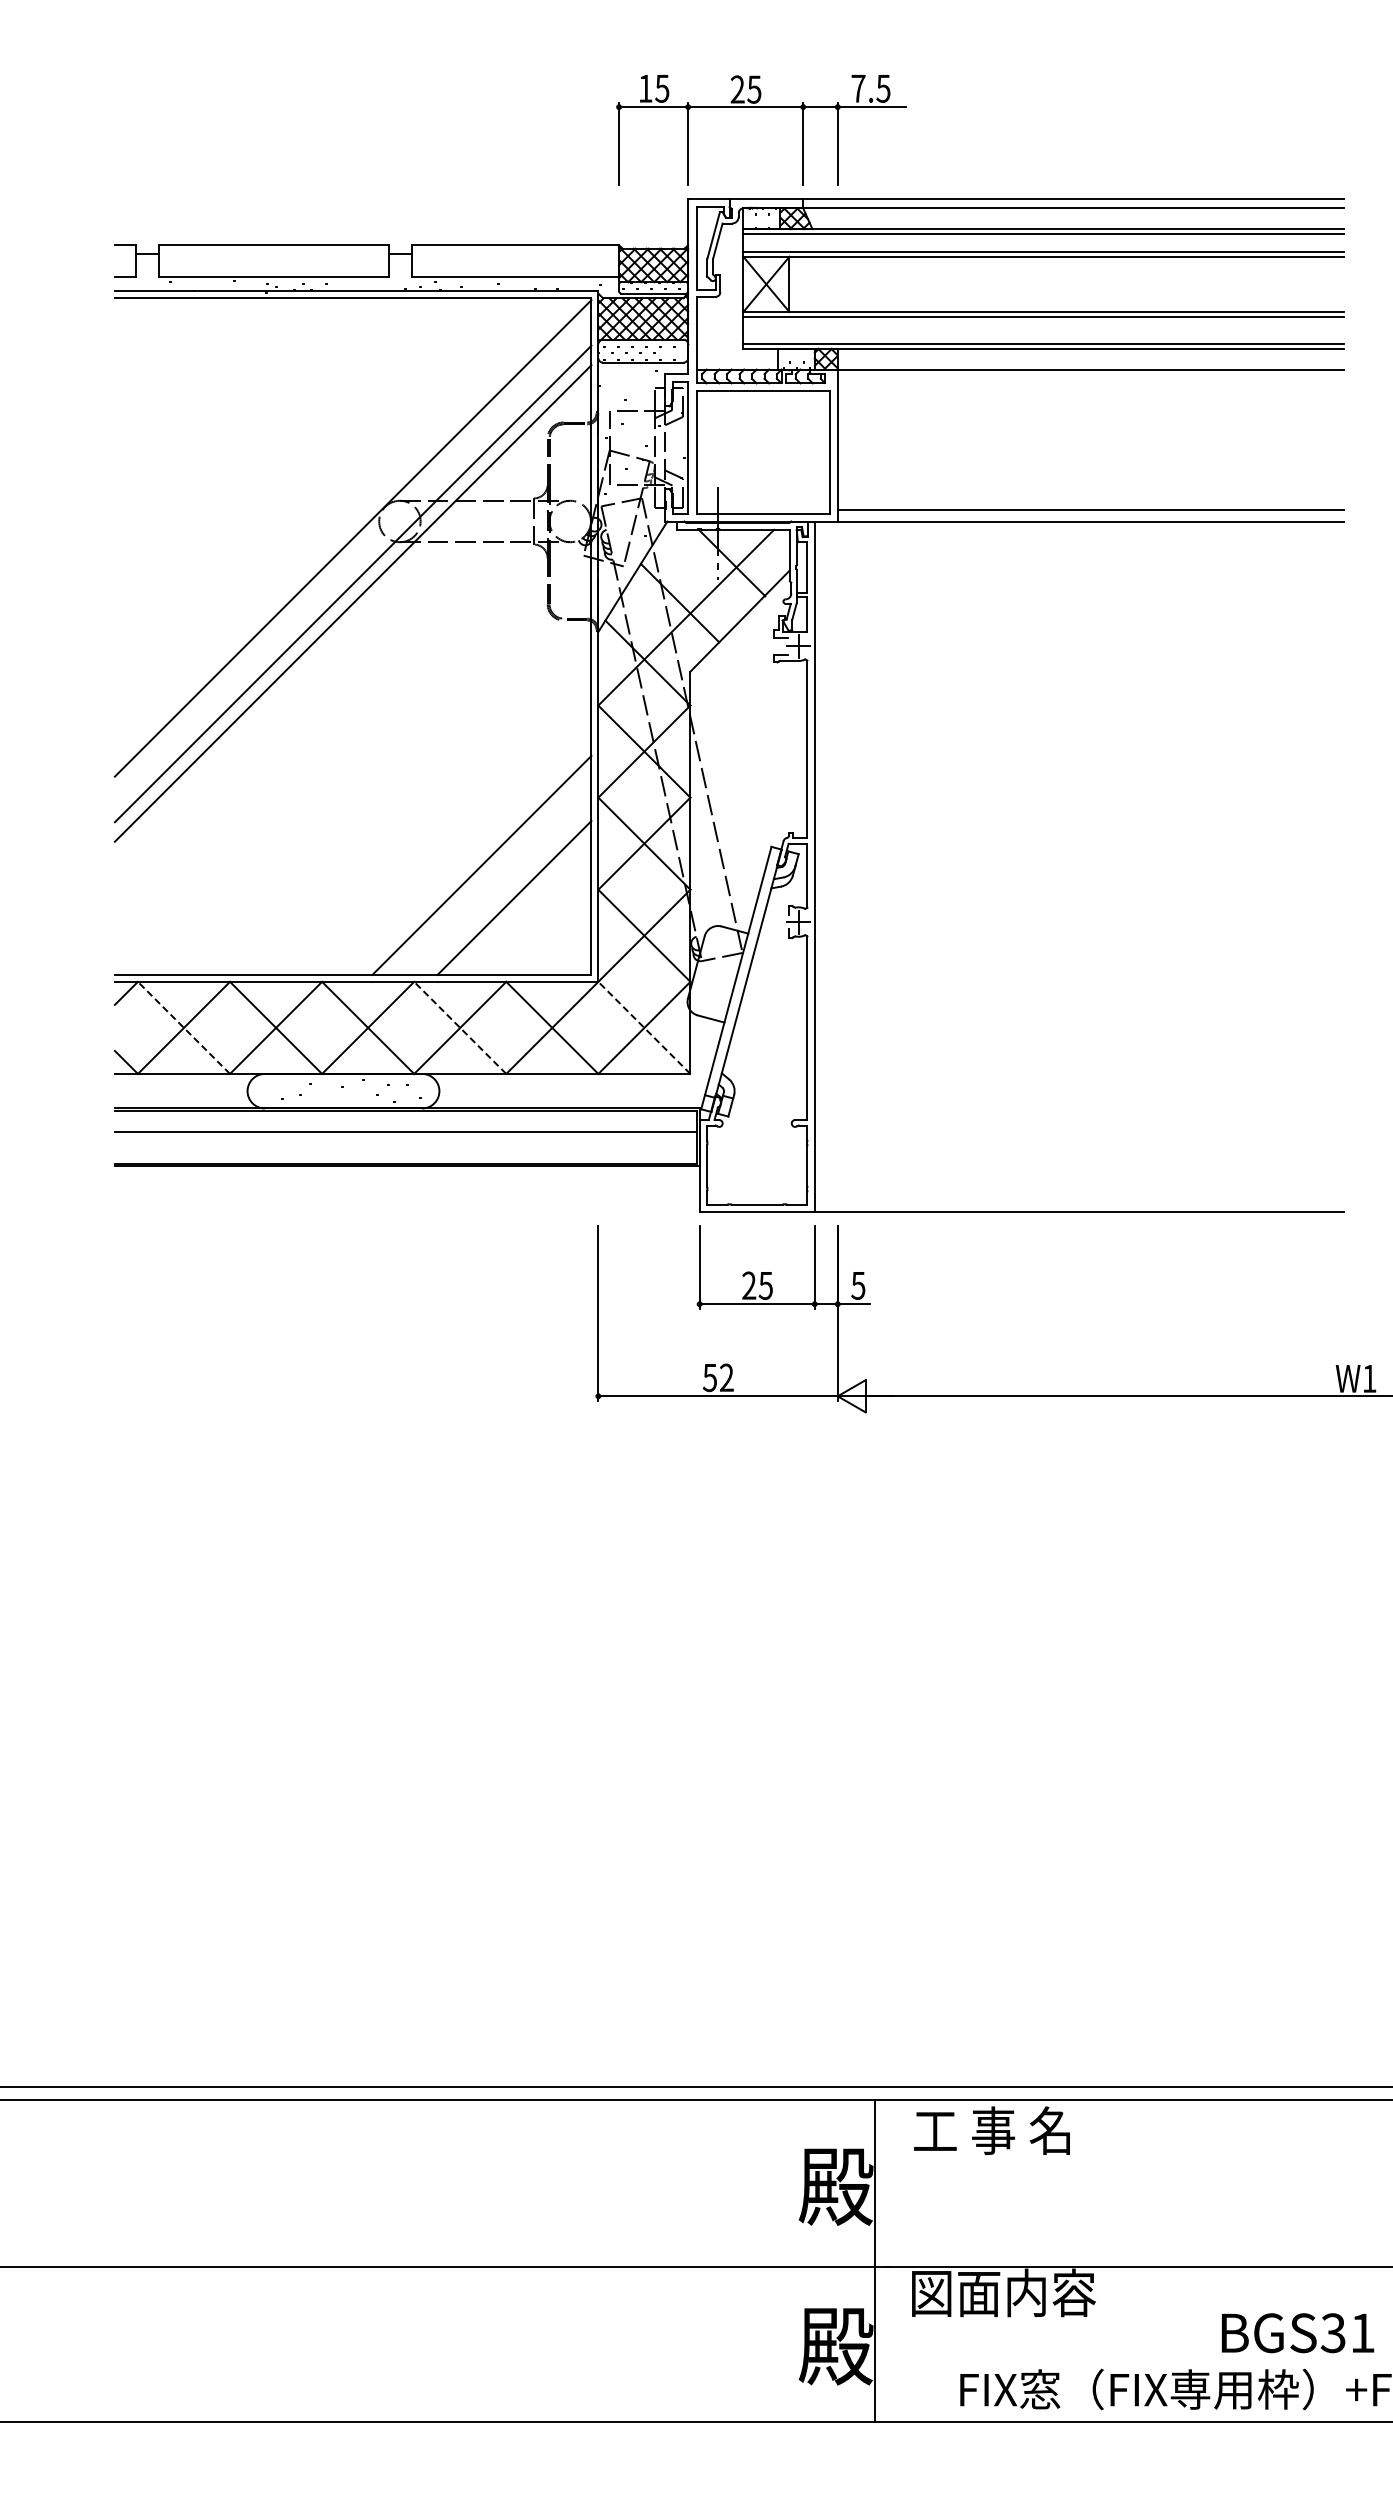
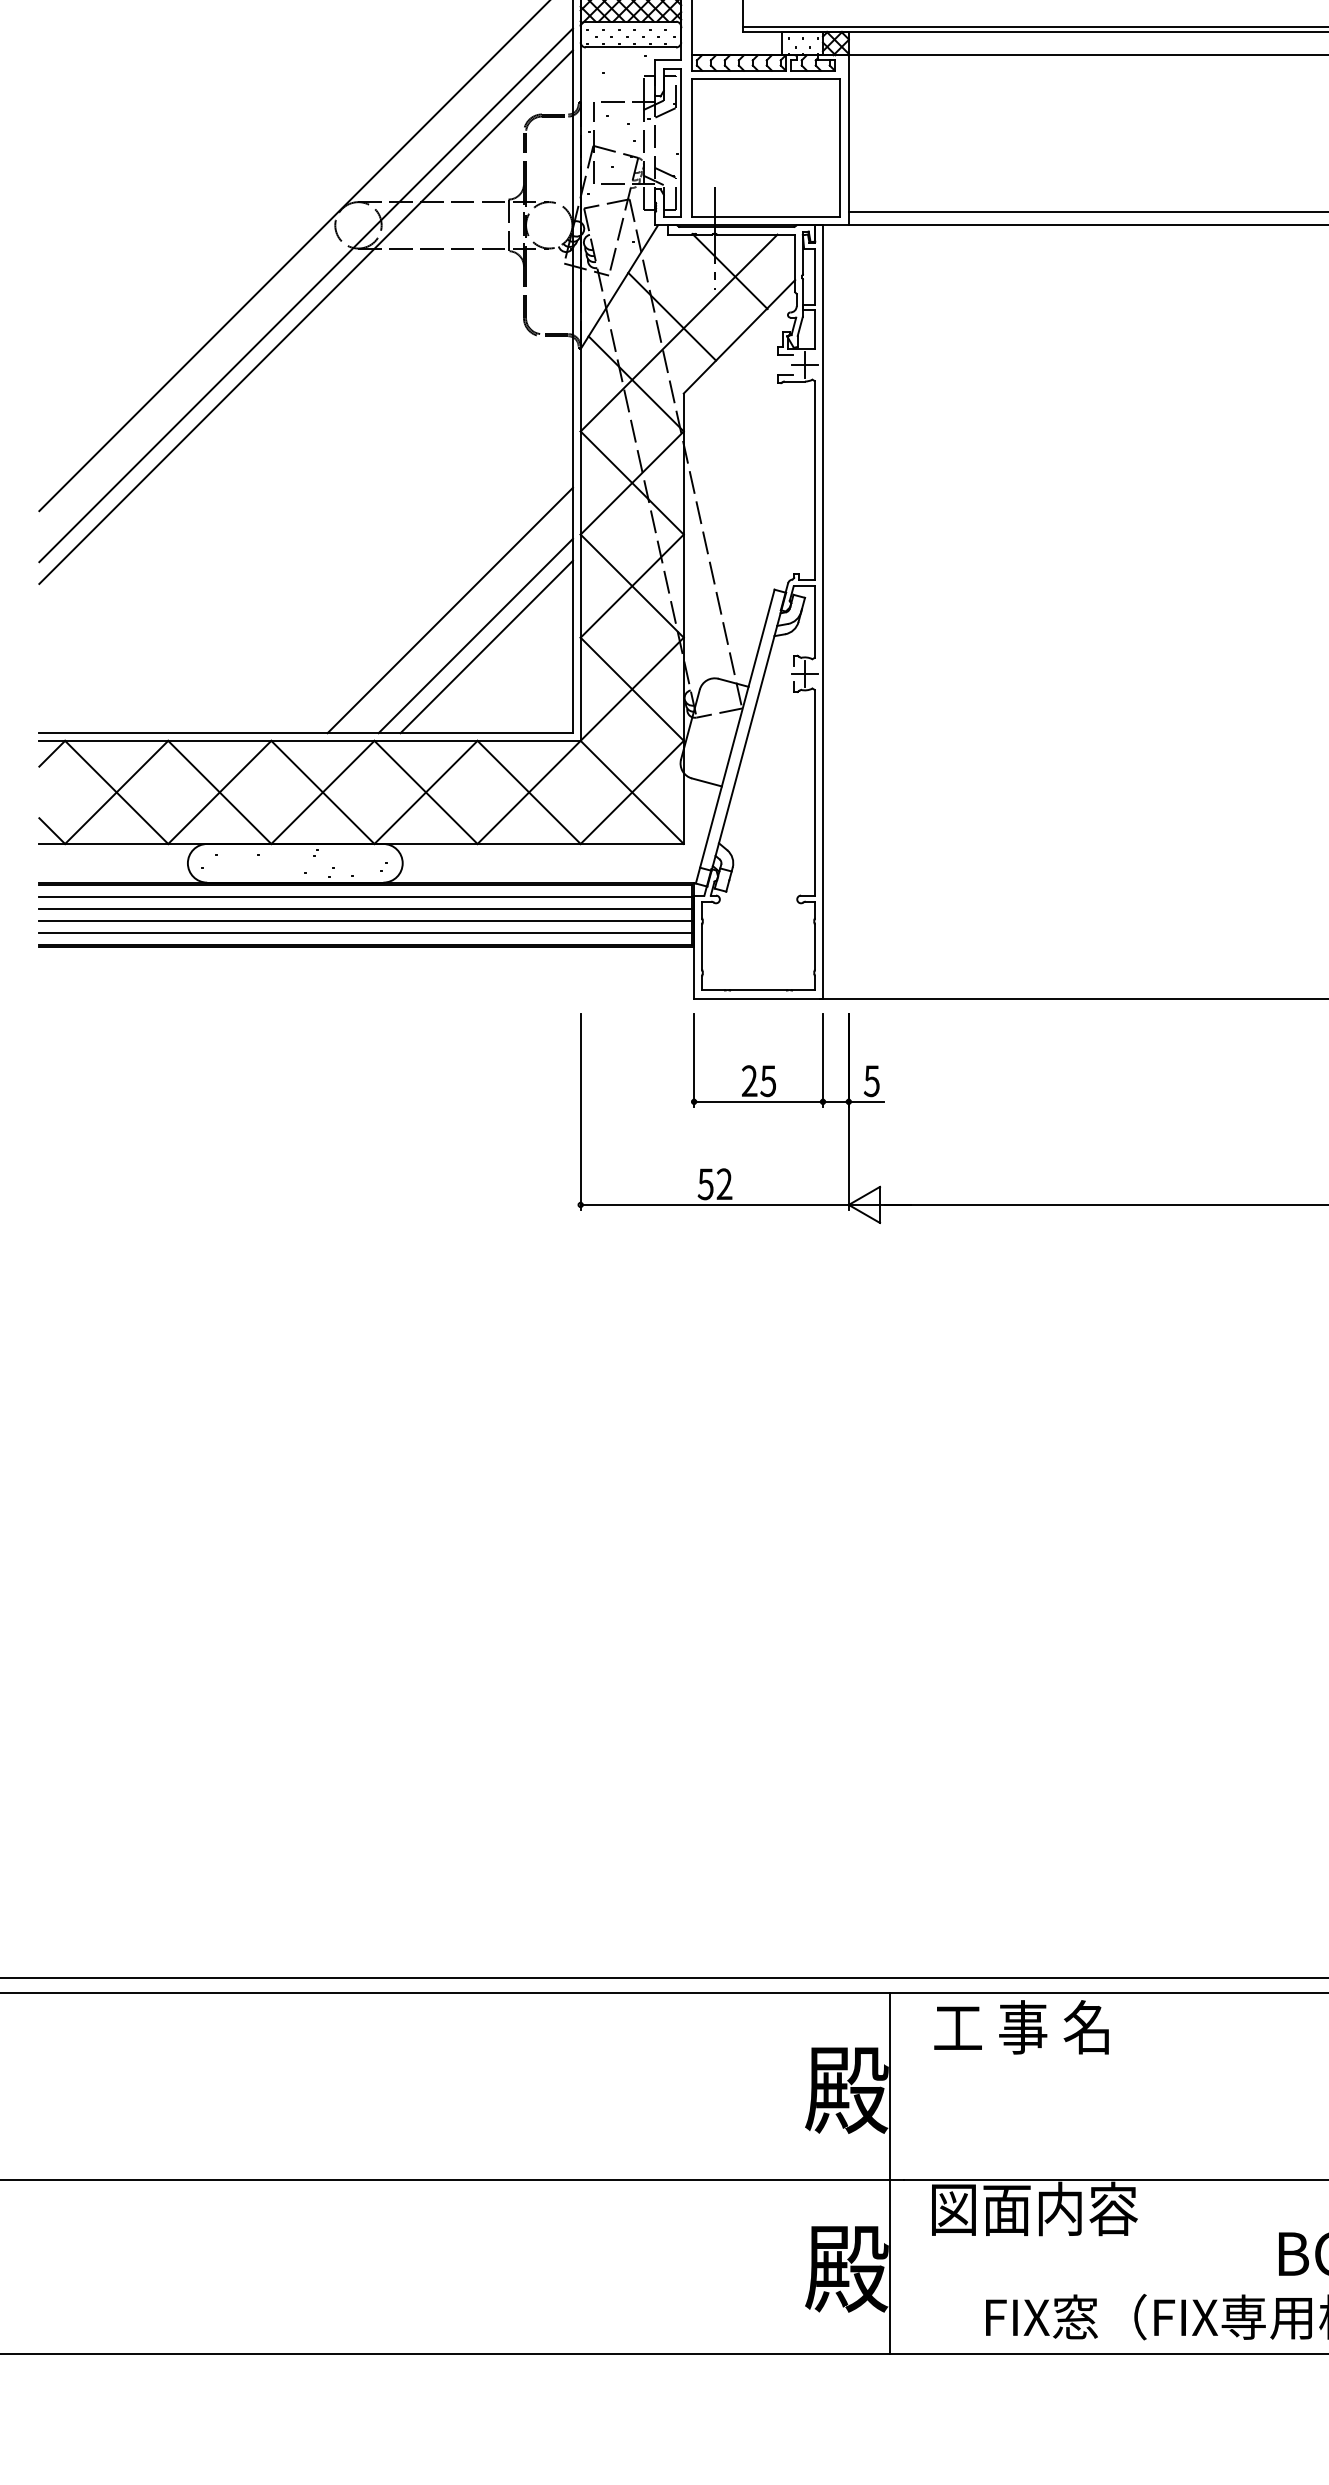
line: (504, 888) -> (475, 636), added
line: (183, 1027) -> (116, 791), dashed -> solid
line: (459, 1027) -> (425, 791), dashed -> solid
line: (644, 1027) -> (632, 791), dashed -> solid
line: (405, 1121) -> (364, 897), added
line: (405, 1142) -> (364, 920), added
line: (405, 1153) -> (364, 933), added

